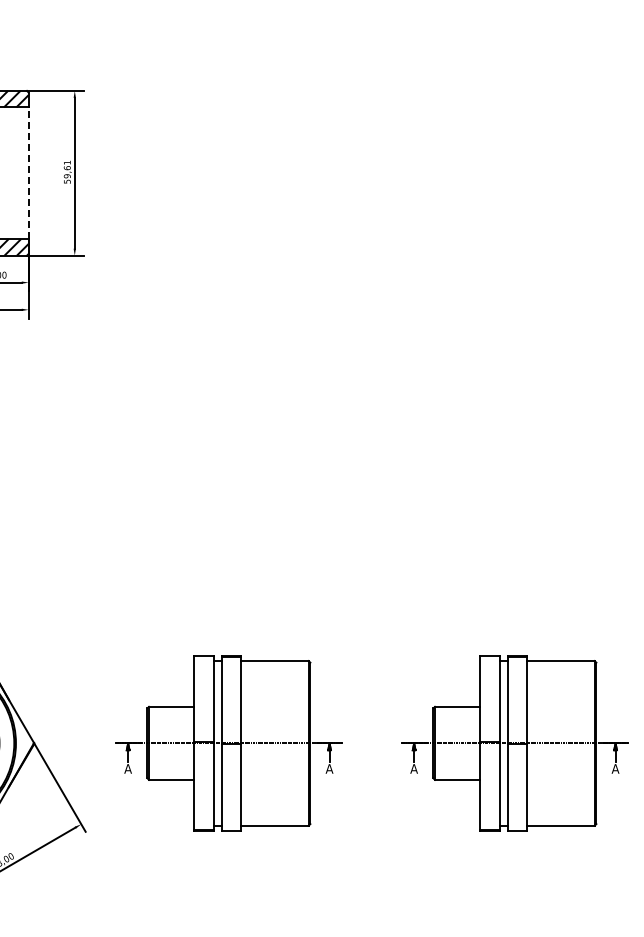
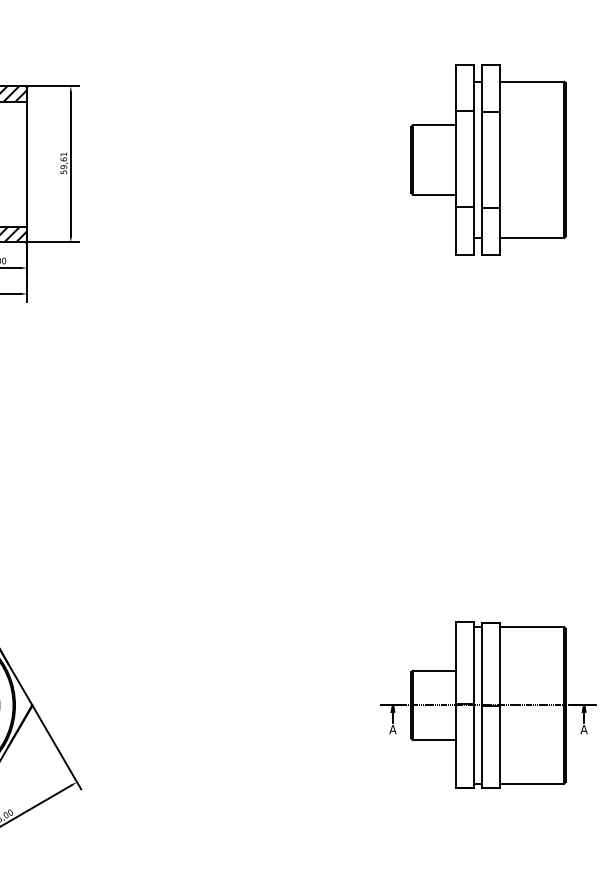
part: (514, 168) -> (488, 159), added
line: (28, 173) -> (26, 164), dashed -> solid
part: (228, 743) -> (216, 705), removed

